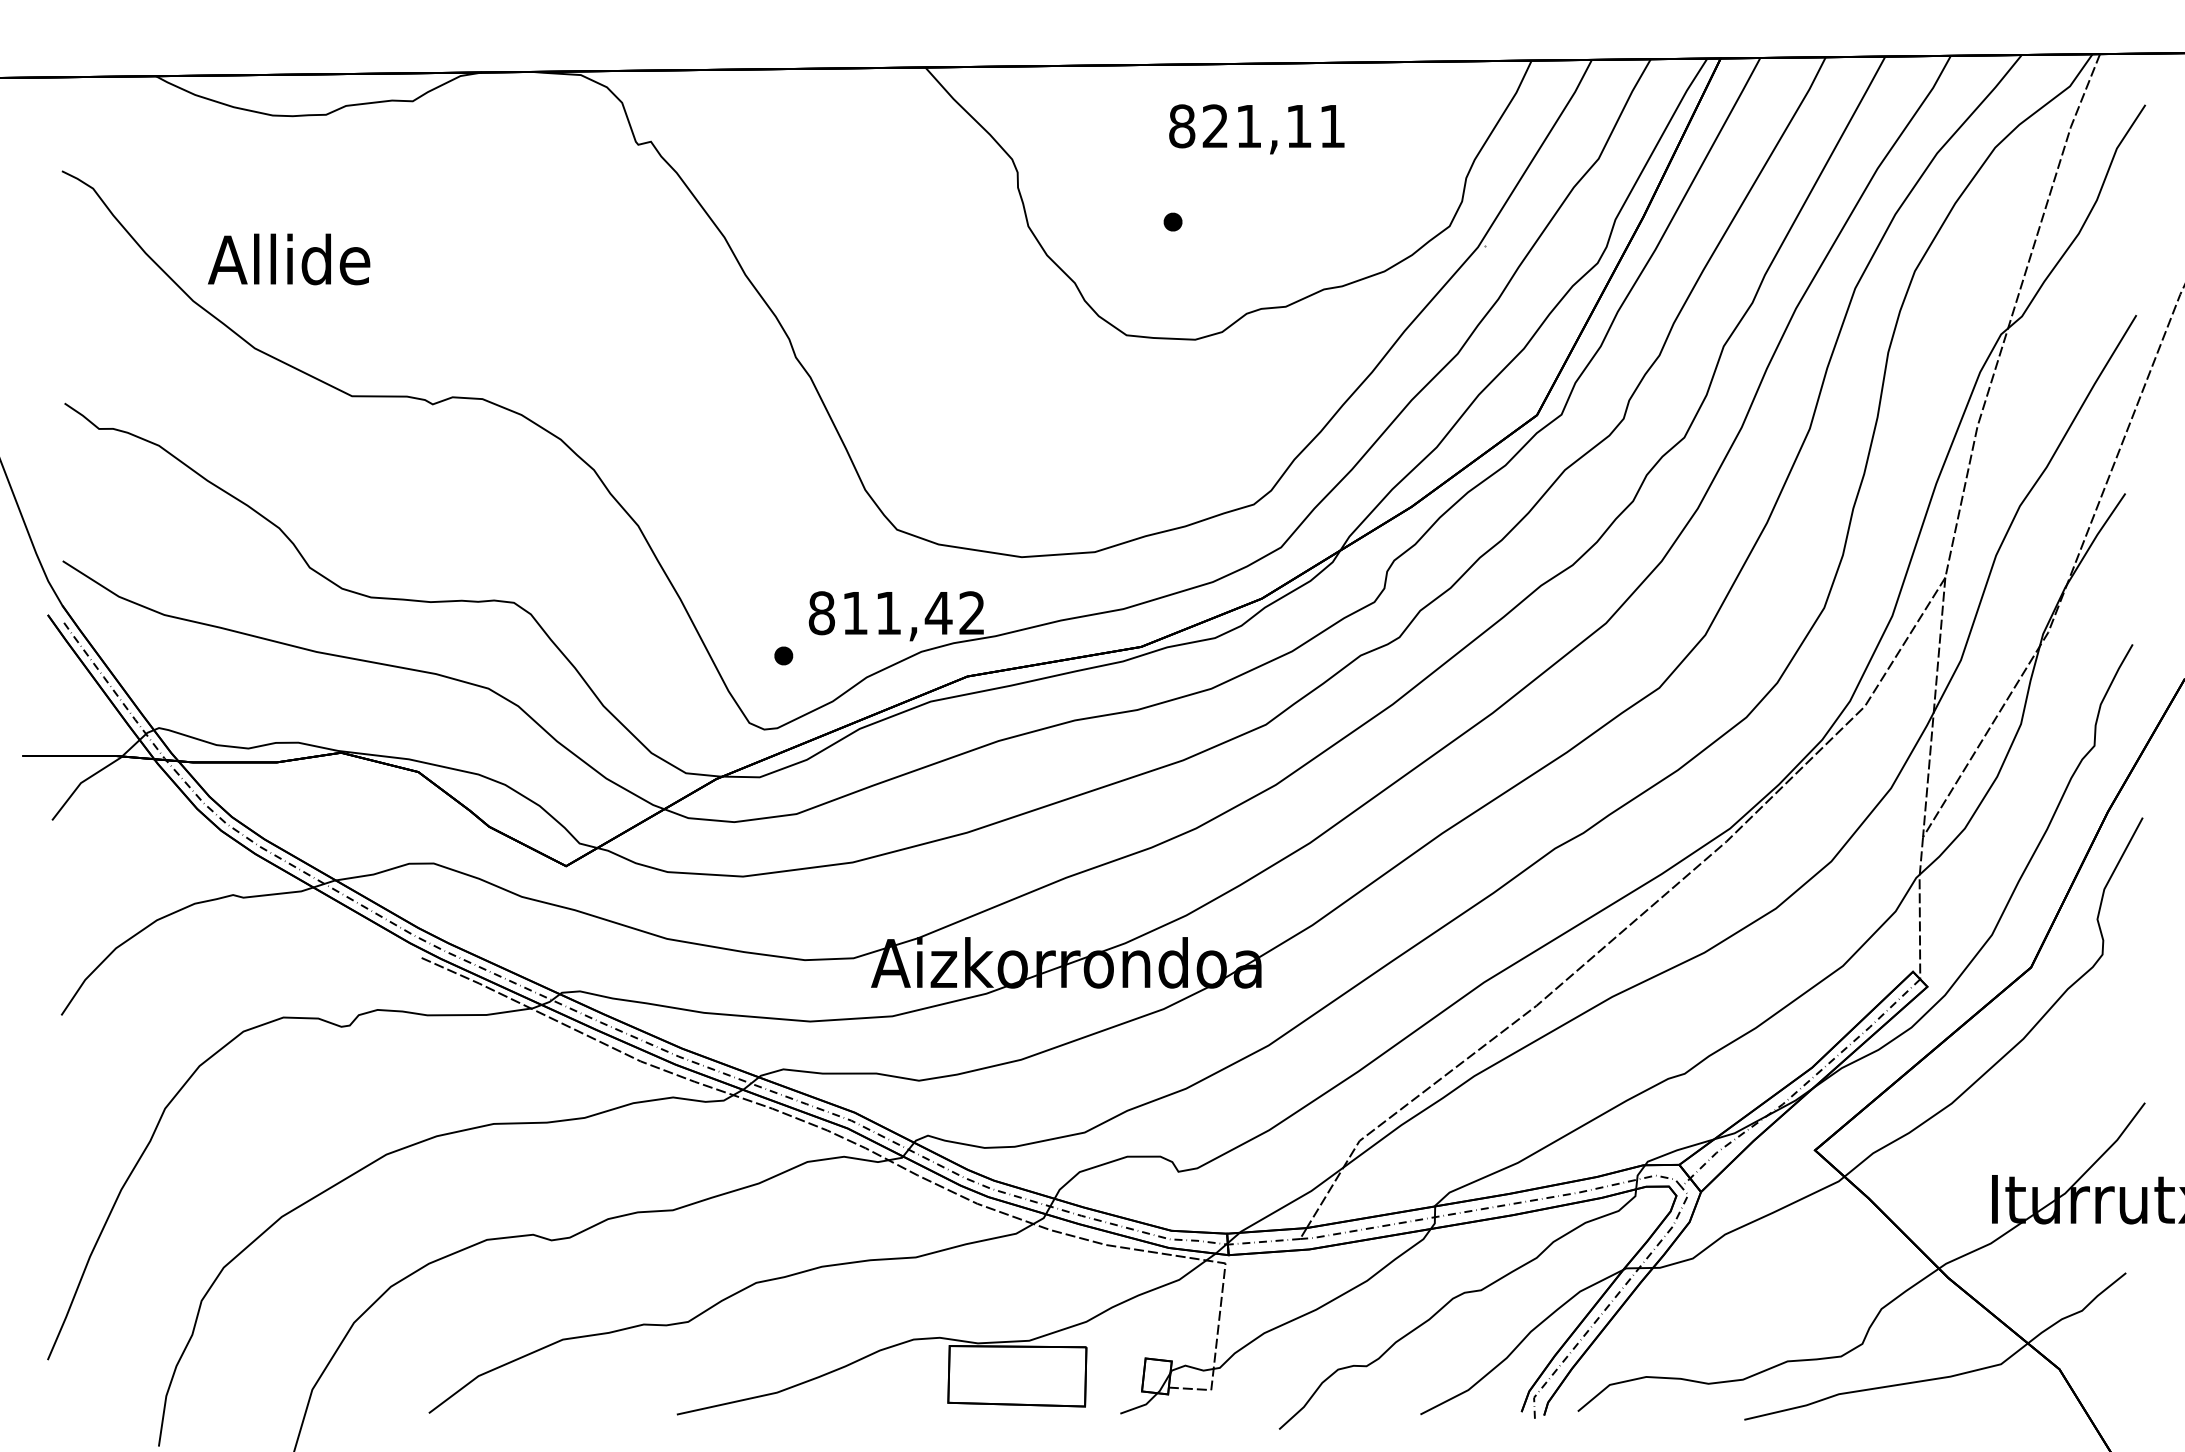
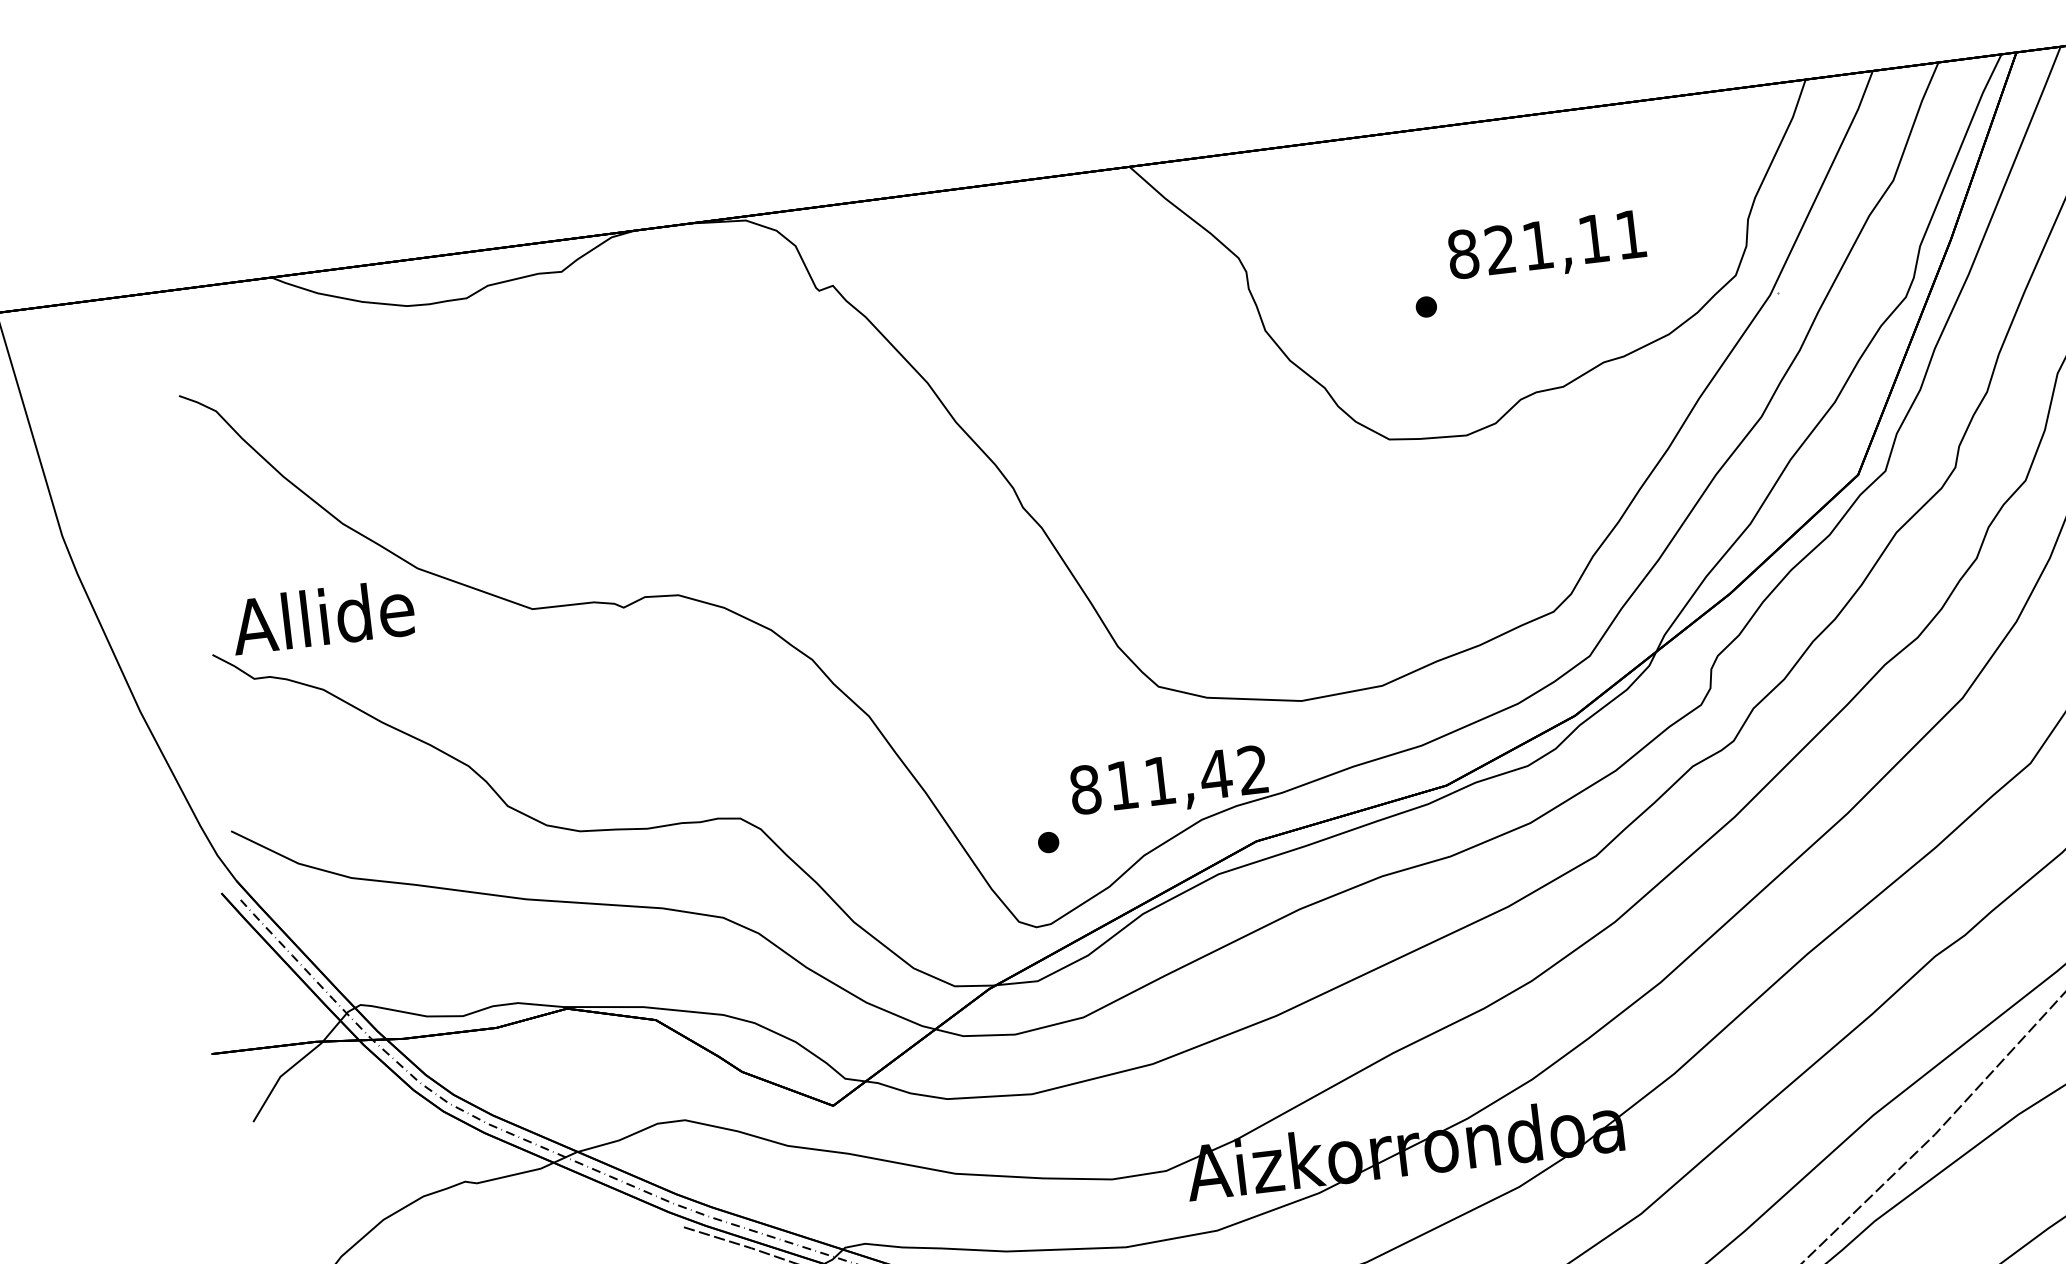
text: (1256, 129) -> (1546, 248), moved
text: (289, 259) -> (323, 617), moved

